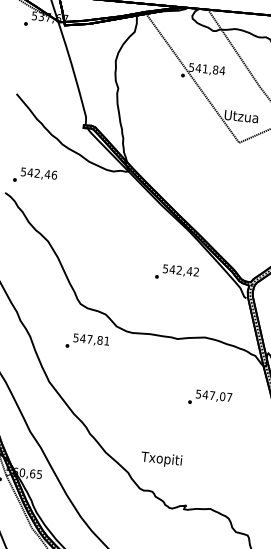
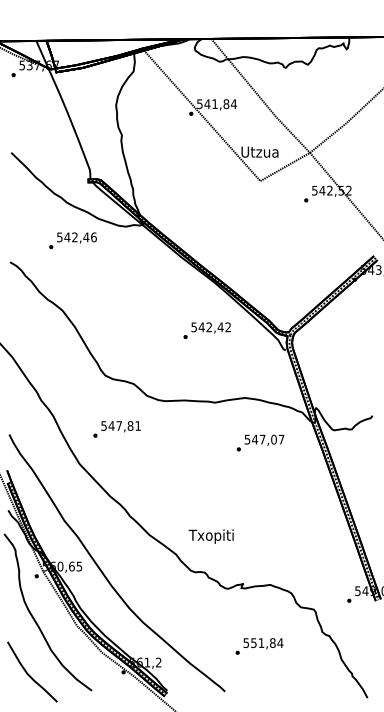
text: (34, 176) -> (72, 240), moved
text: (87, 342) -> (116, 429), moved
text: (210, 397) -> (260, 442), moved

